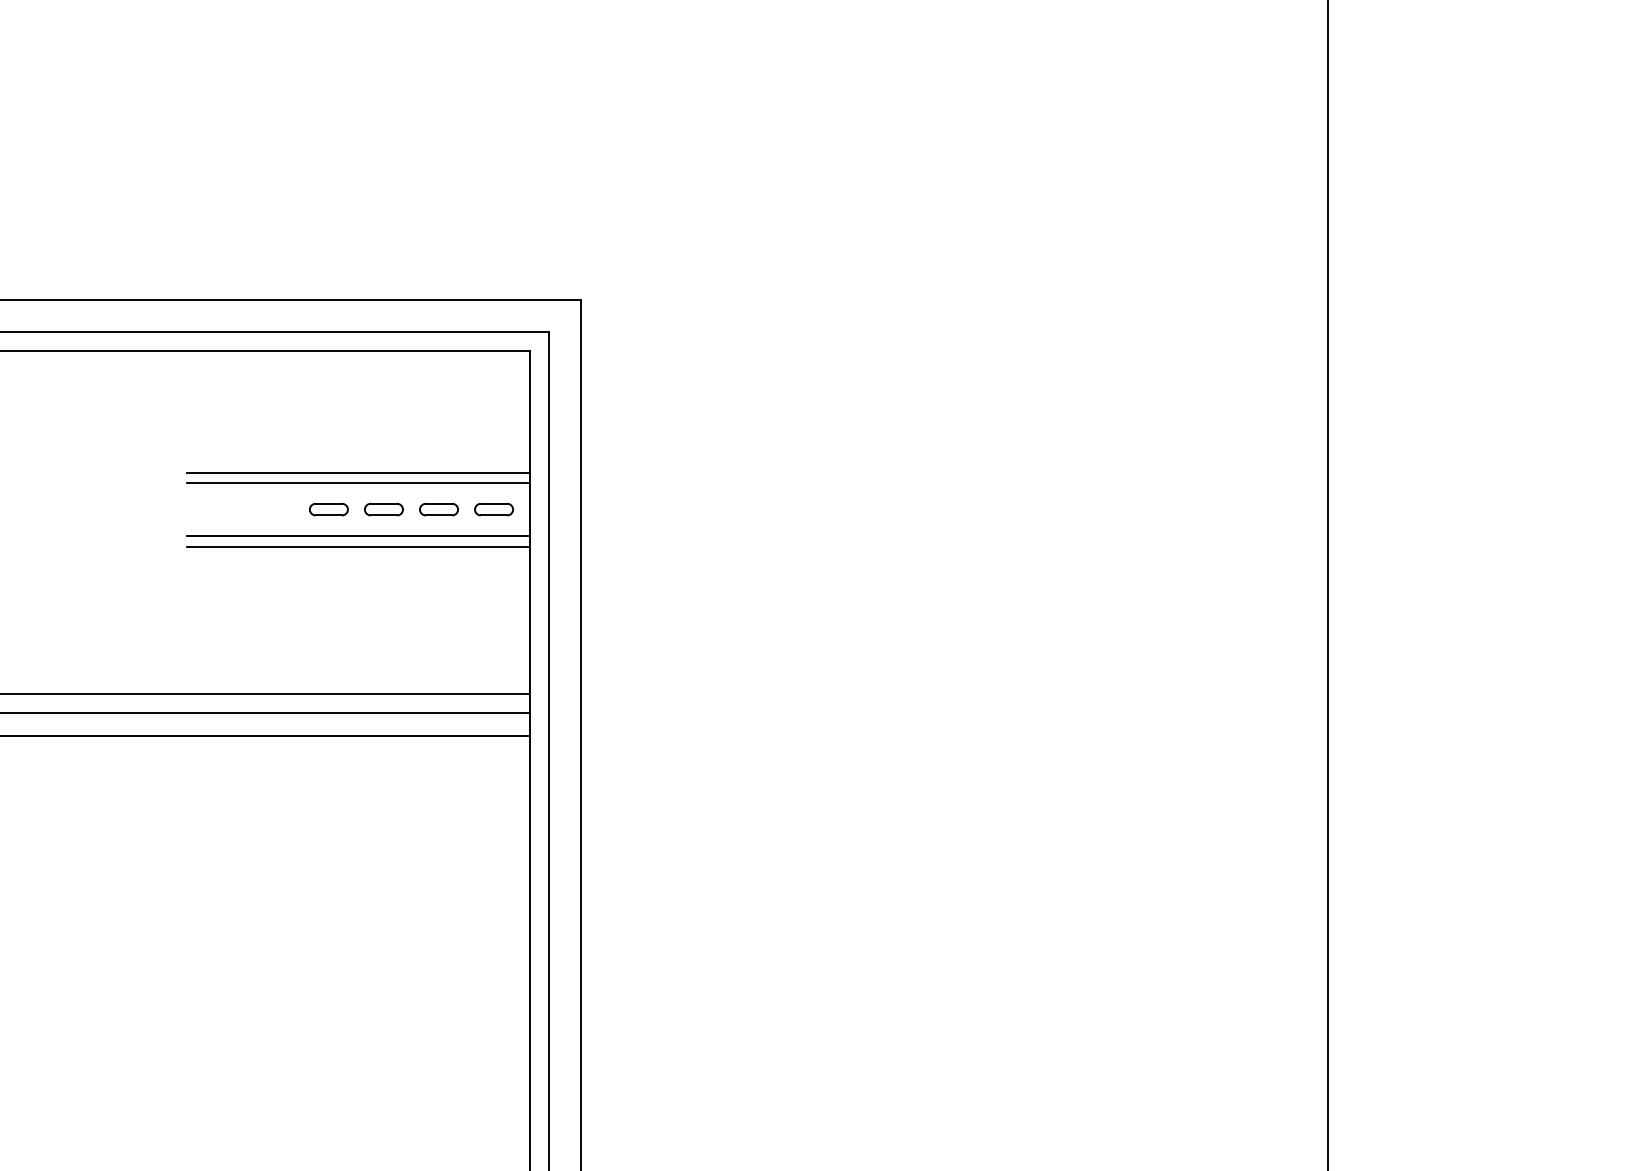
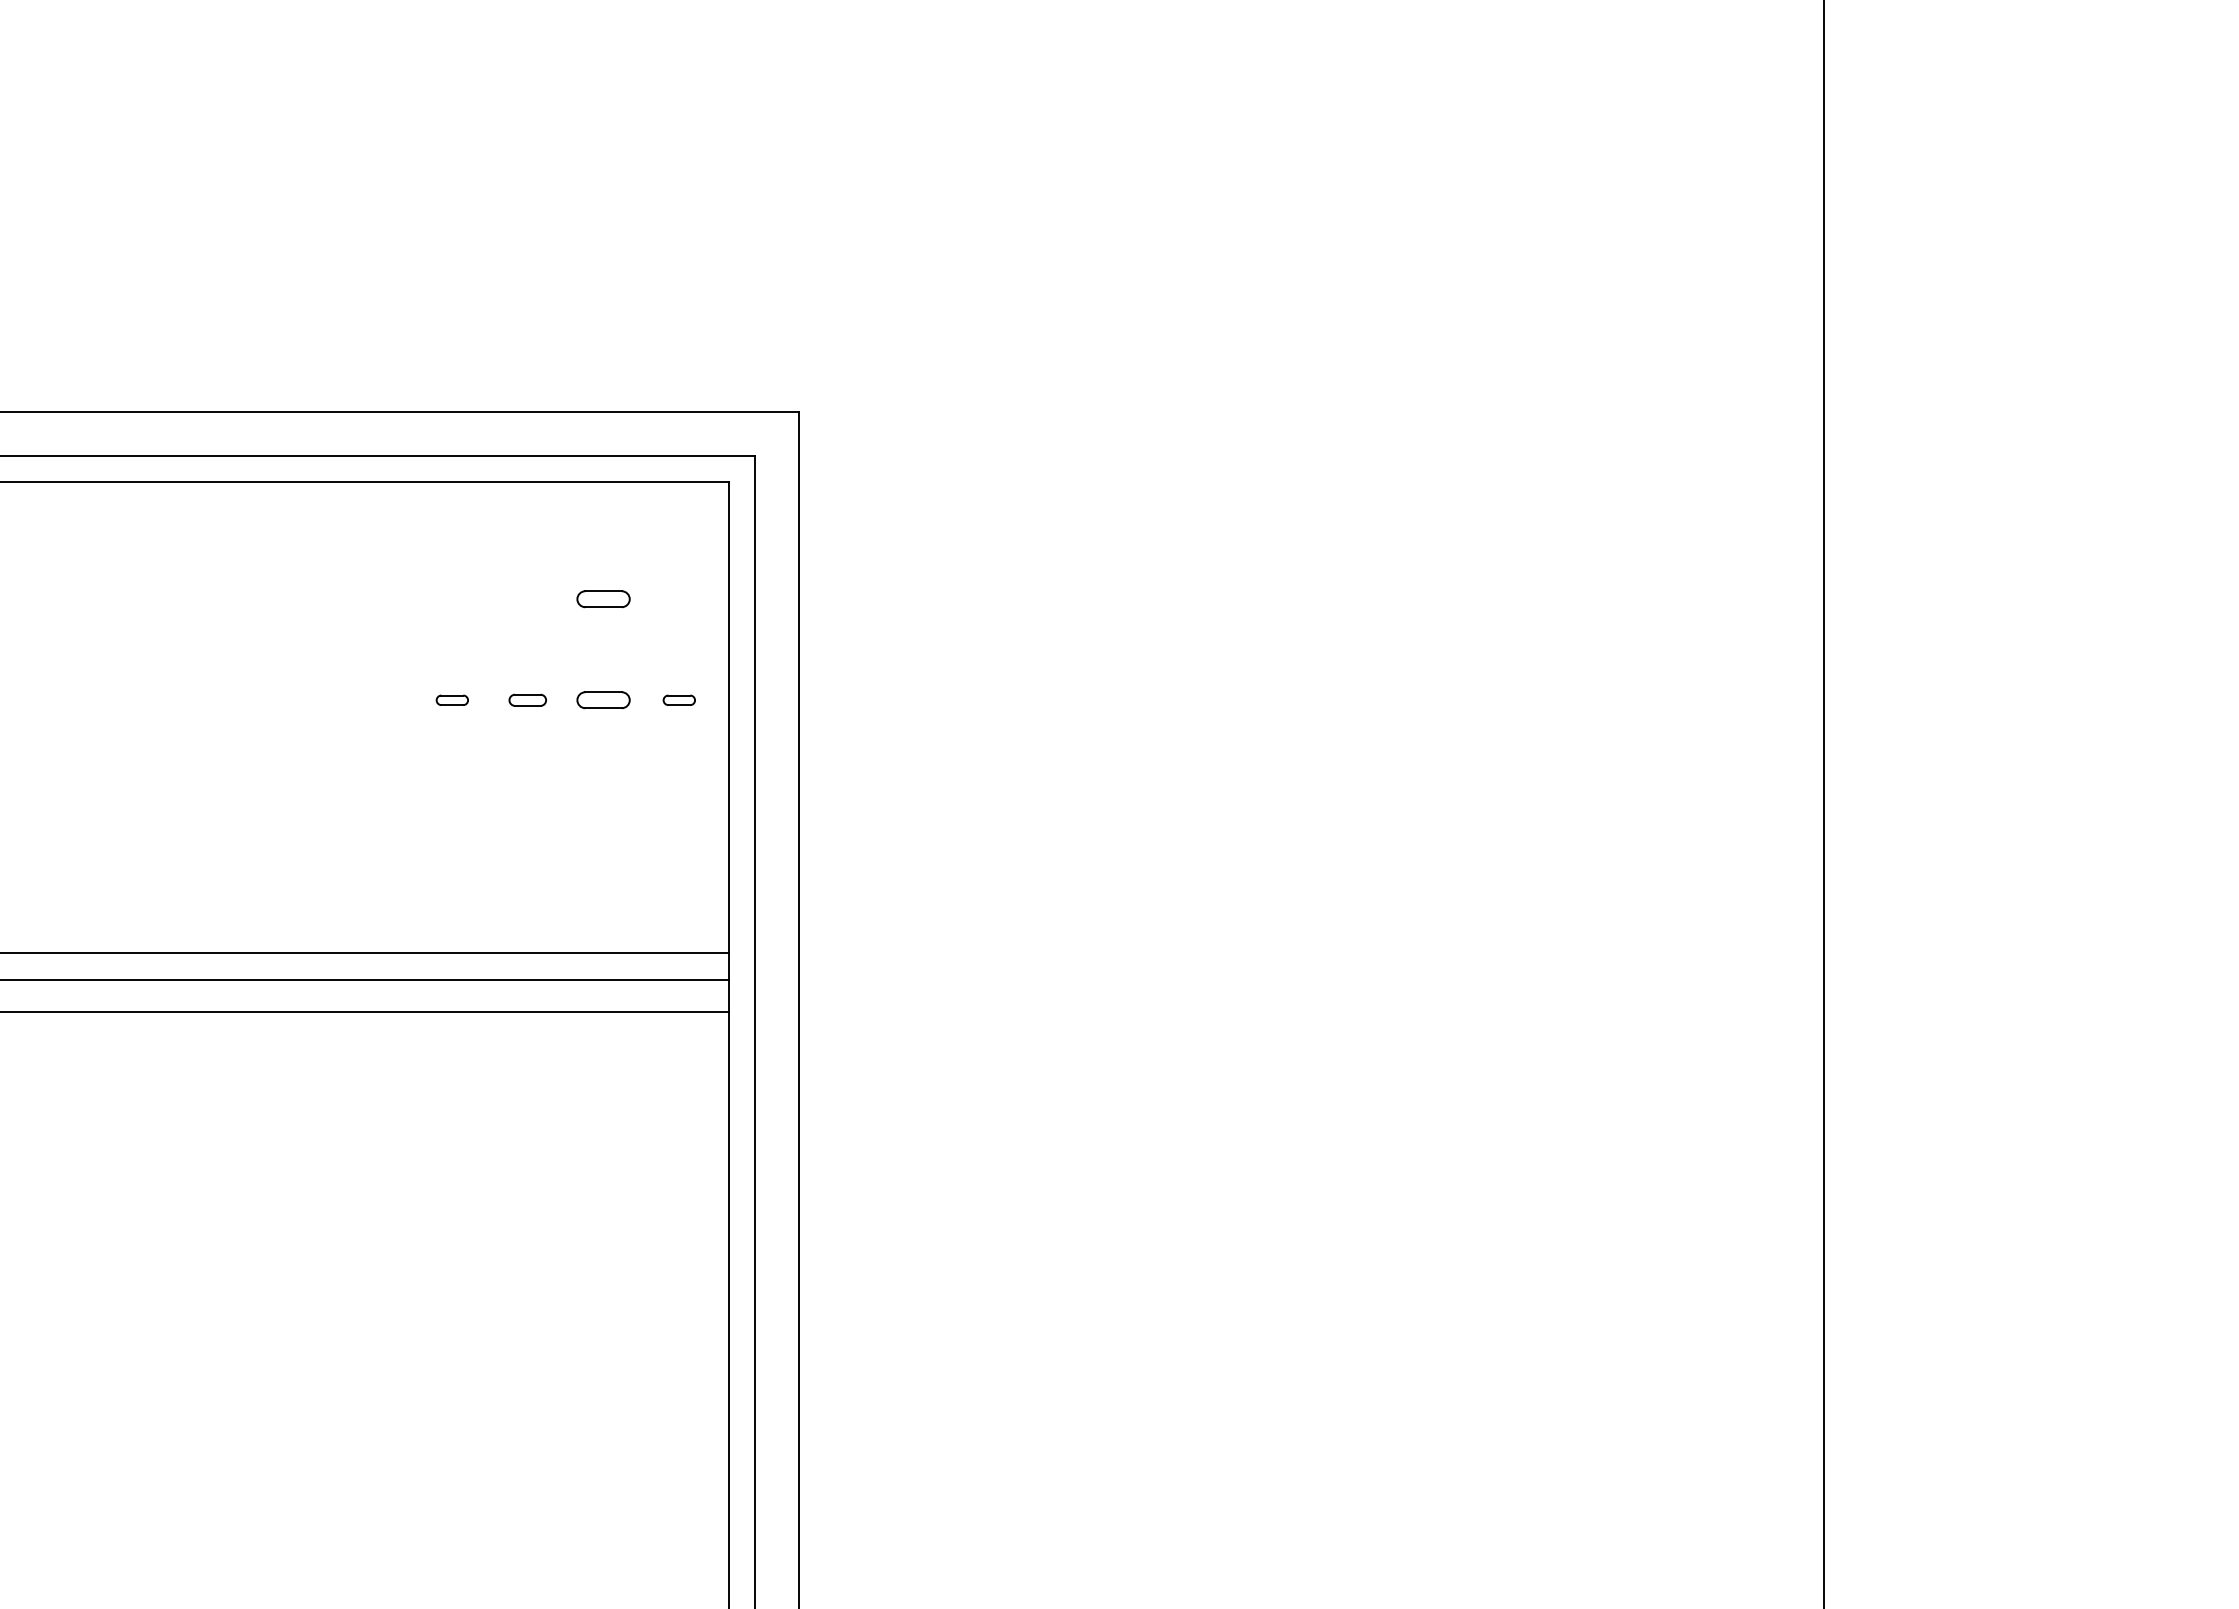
part: (438, 436) -> (603, 599), added
line: (358, 472) -> (492, 649), removed
line: (358, 482) -> (492, 663), removed
part: (329, 509) -> (452, 700), size x0.6
part: (383, 509) -> (527, 700), size x0.7
part: (494, 509) -> (679, 700), size x0.6
line: (358, 536) -> (492, 736), removed
line: (358, 546) -> (492, 751), removed

